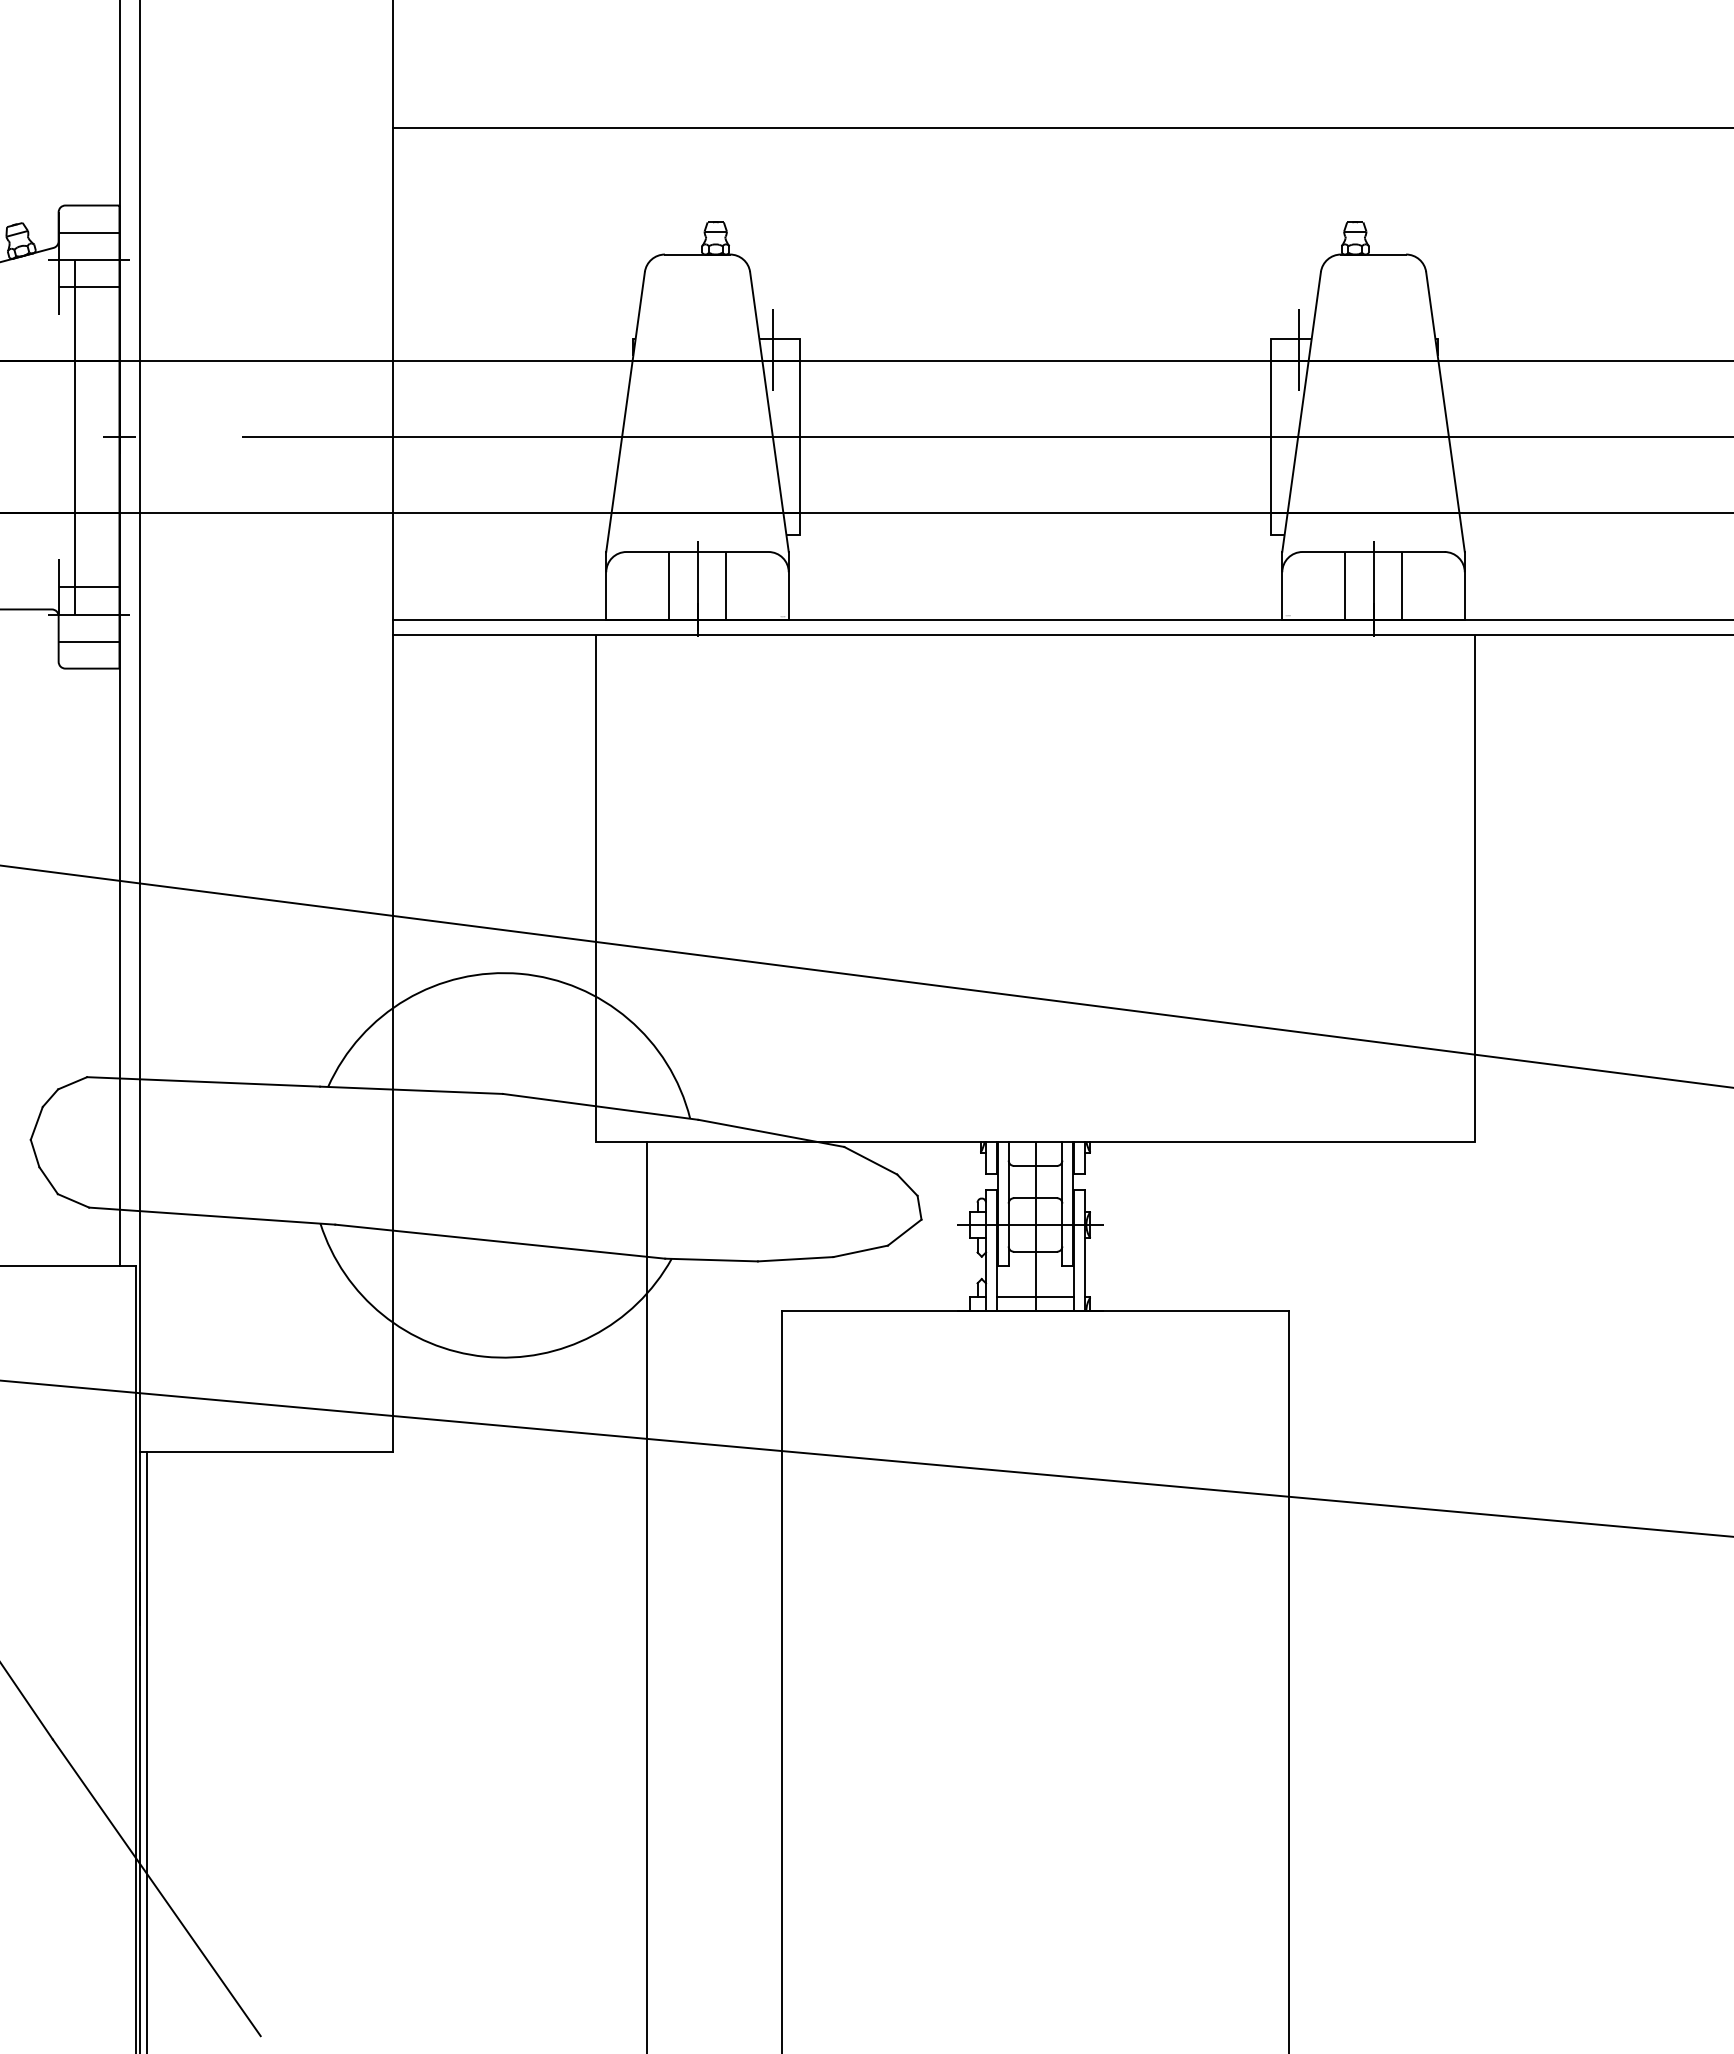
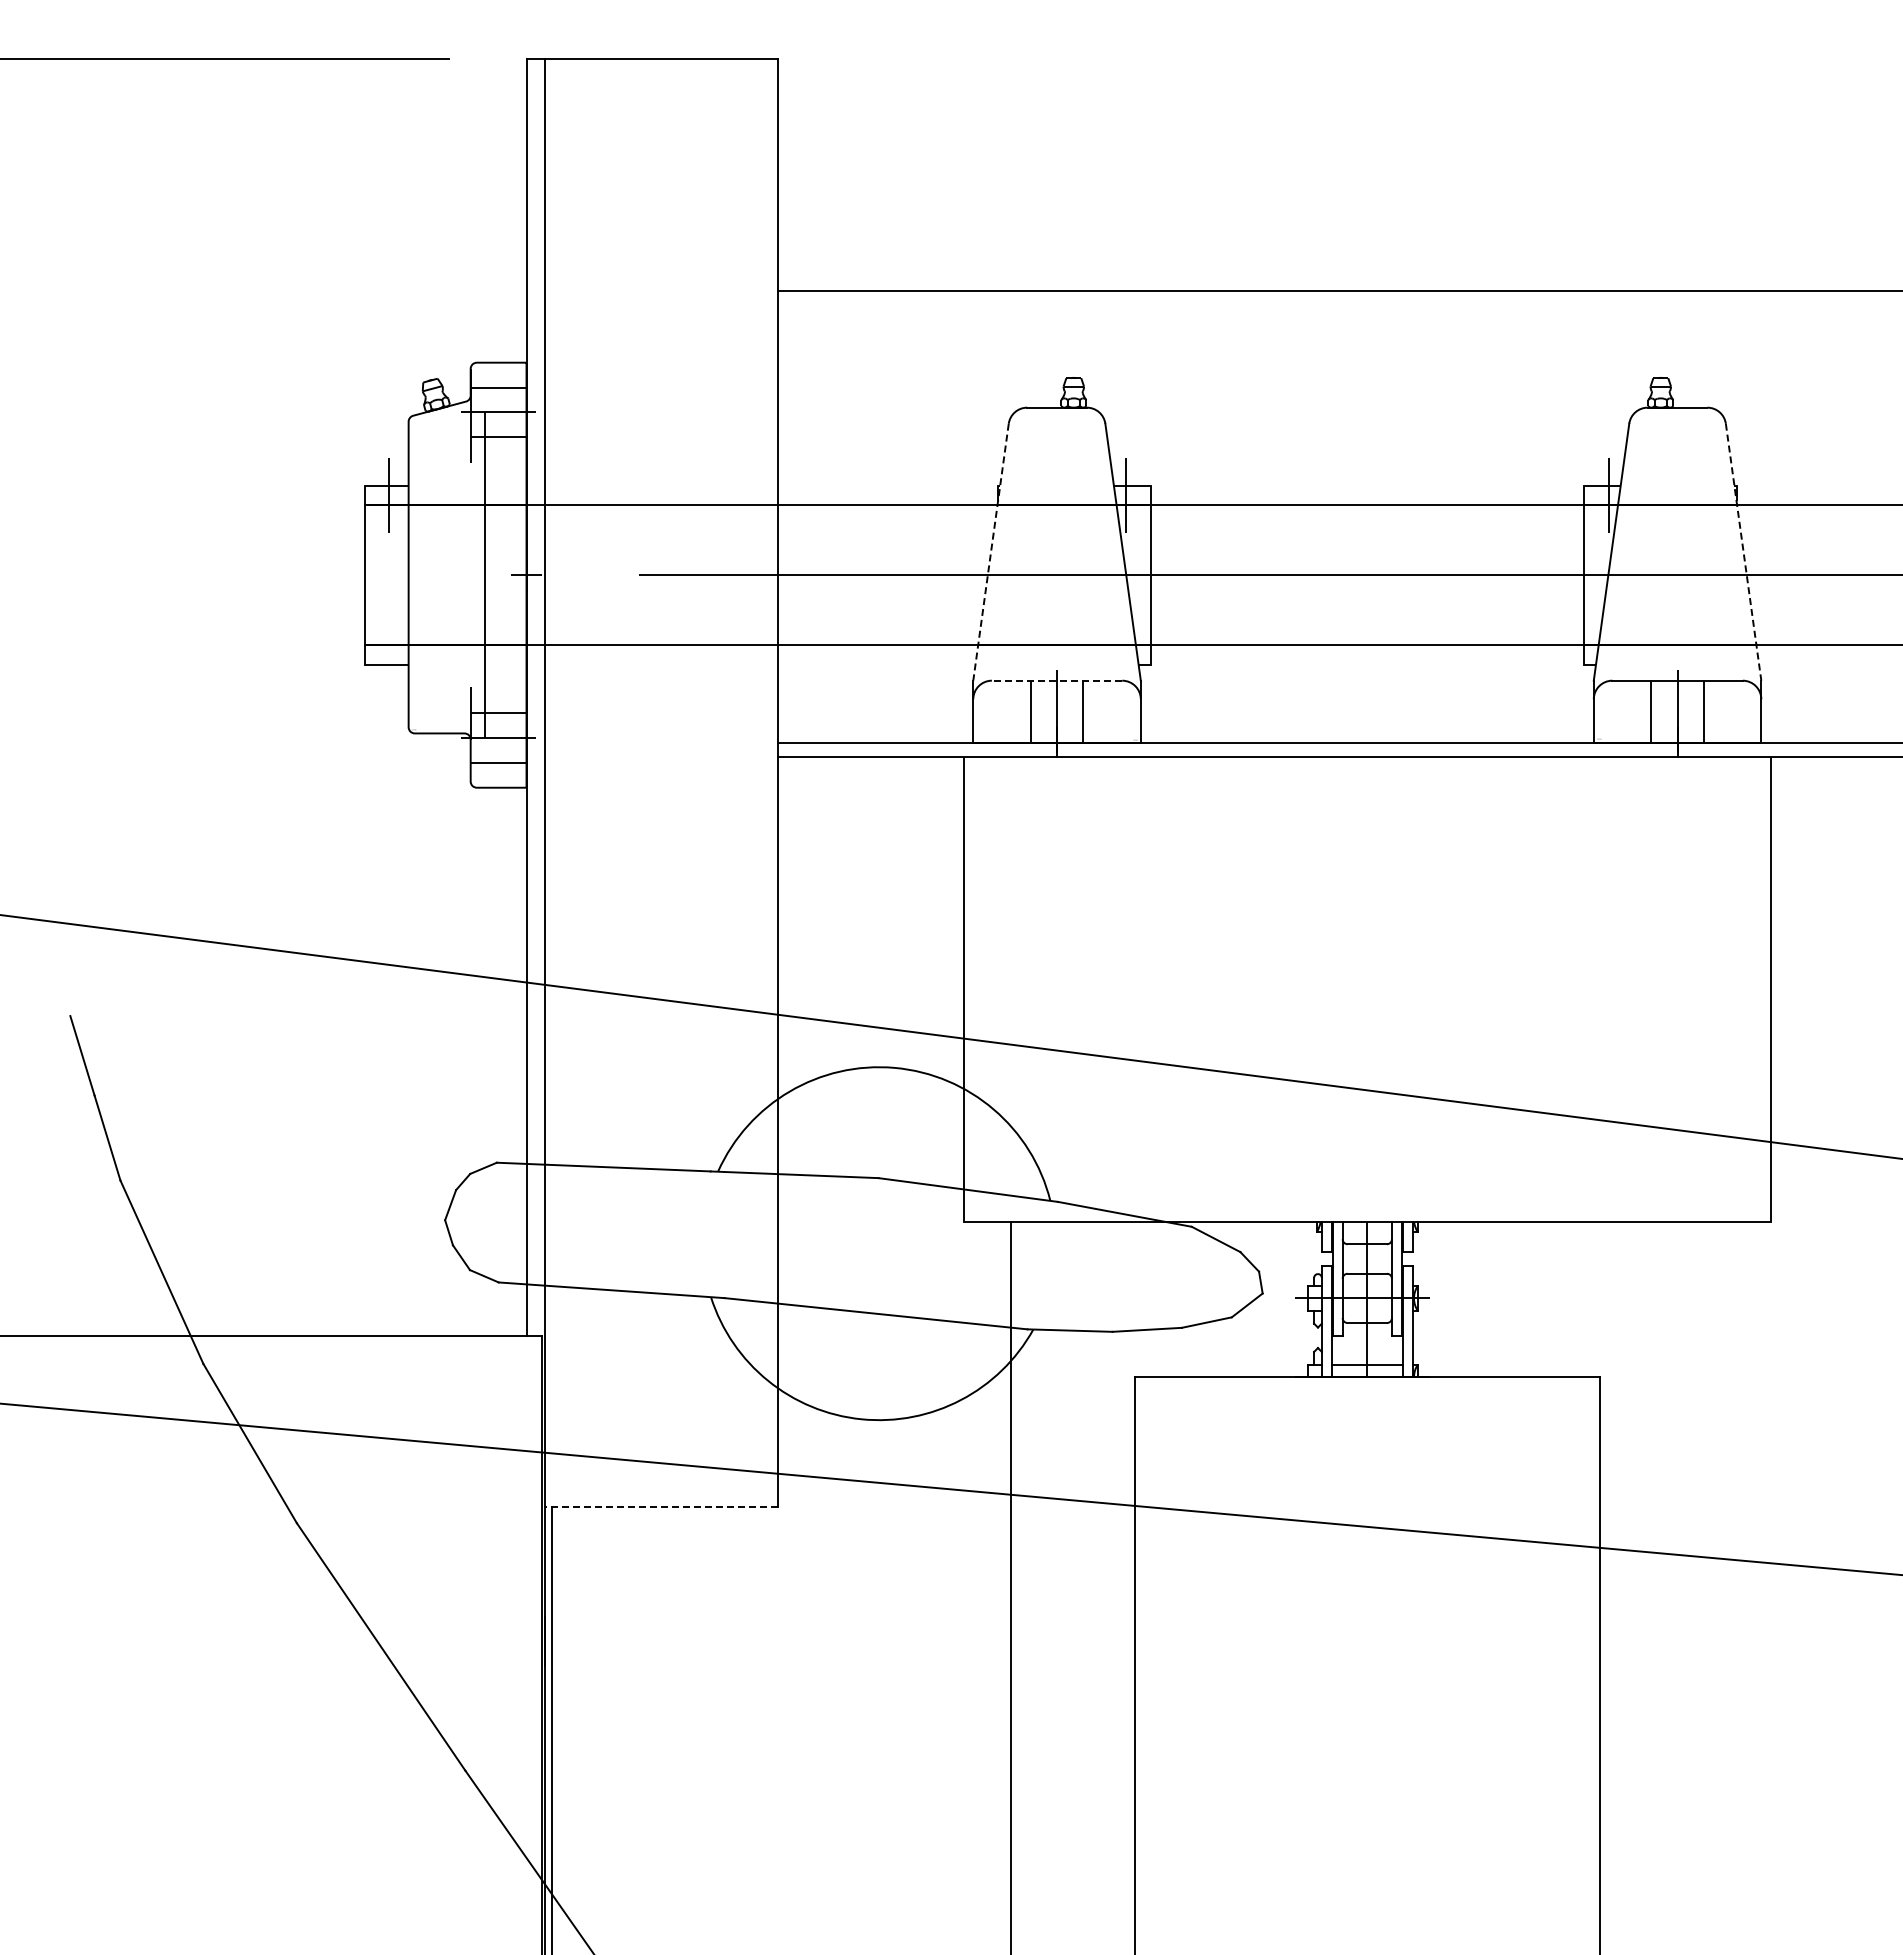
line: (626, 412) -> (991, 552), solid -> dashed
line: (1445, 412) -> (1743, 552), solid -> dashed
line: (696, 551) -> (1056, 680), solid -> dashed
line: (265, 1451) -> (660, 1506), solid -> dashed

